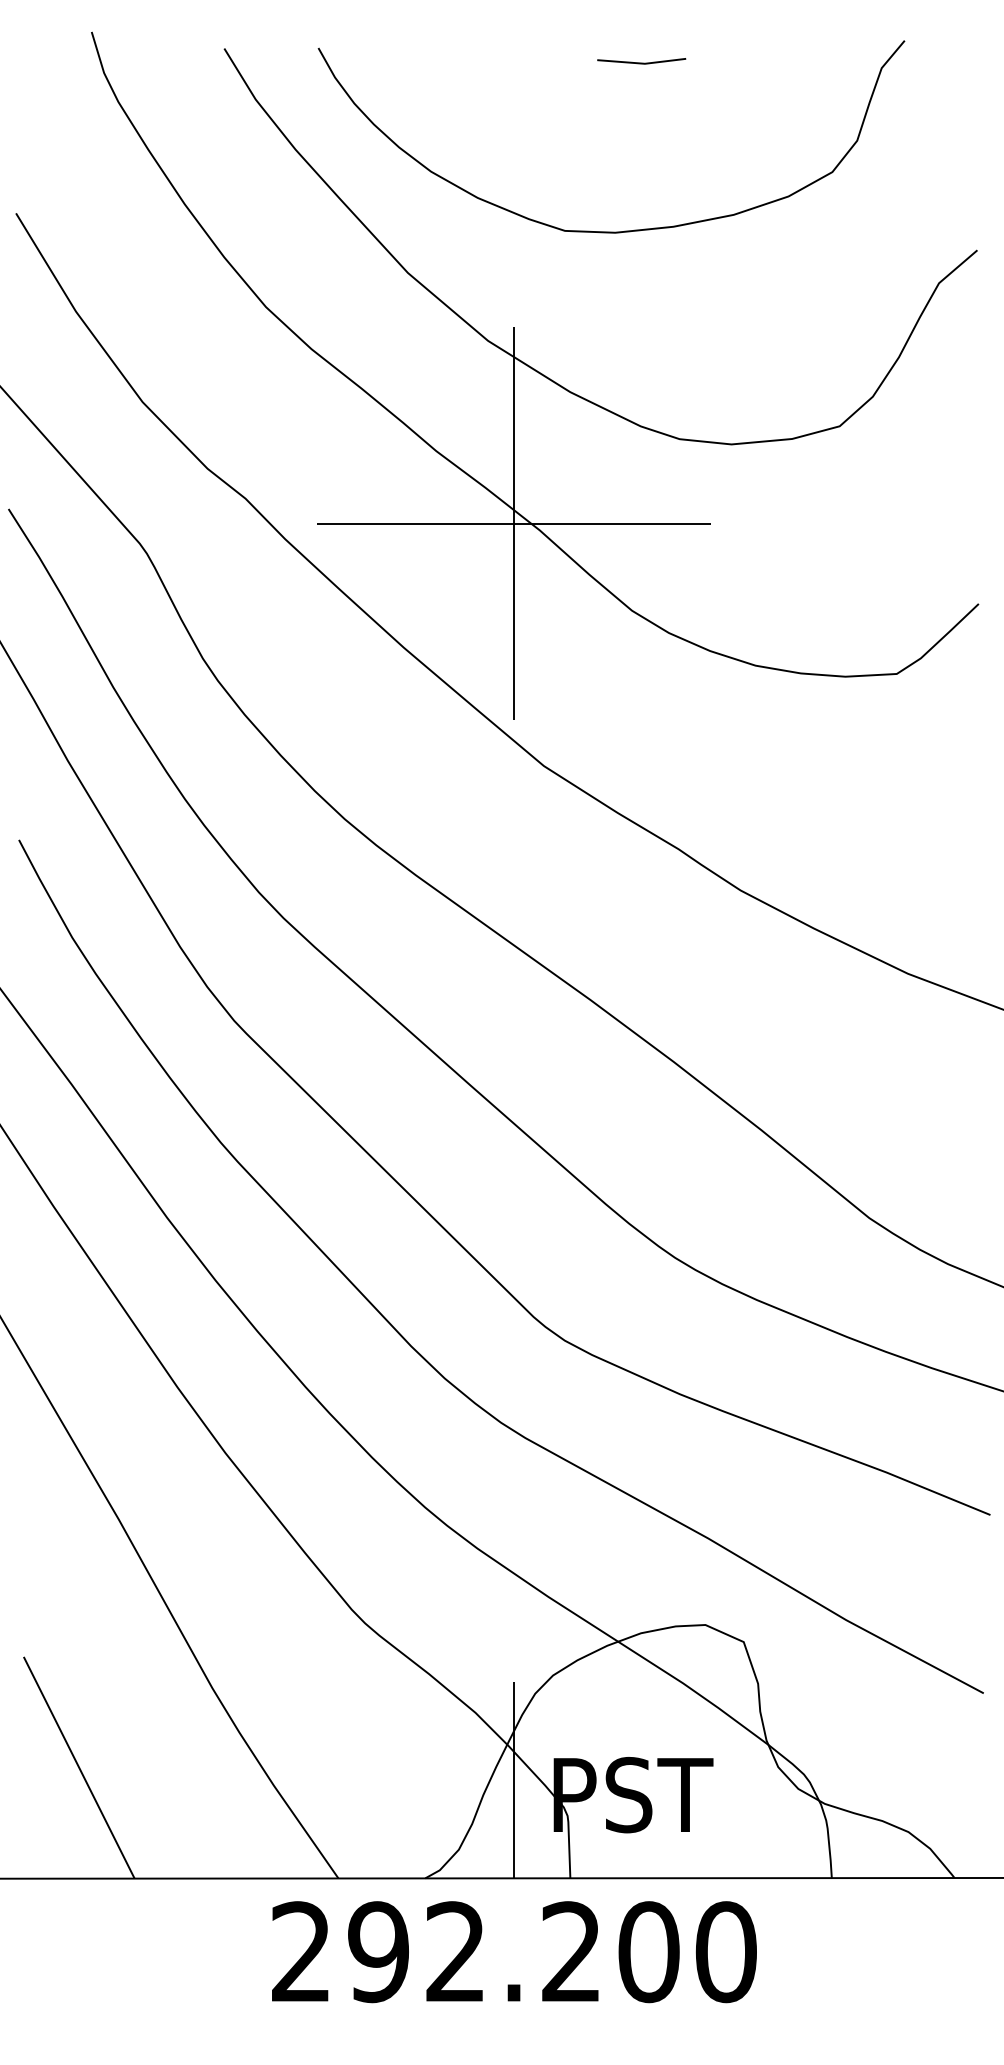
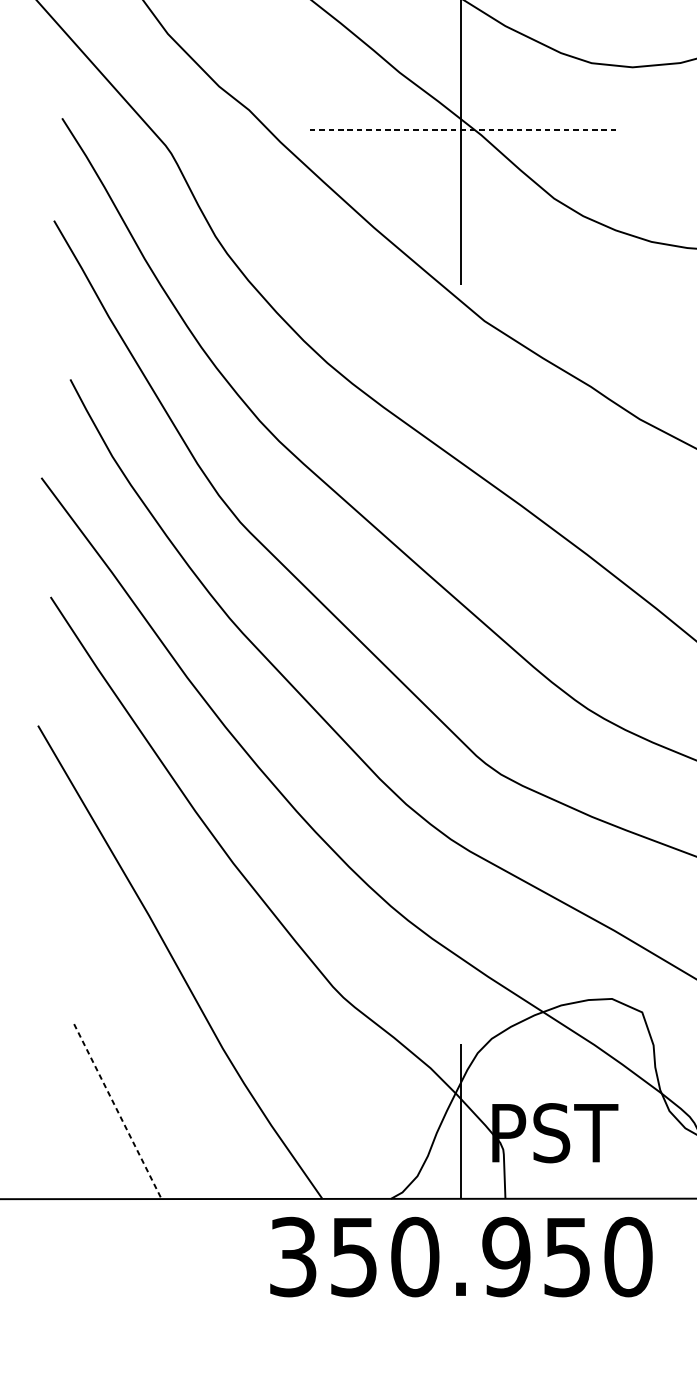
line: (514, 523) -> (461, 129), solid -> dashed
line: (79, 1767) -> (118, 1111), solid -> dashed
text: (475, 1952) -> (430, 1257), 292.200 -> 350.950

